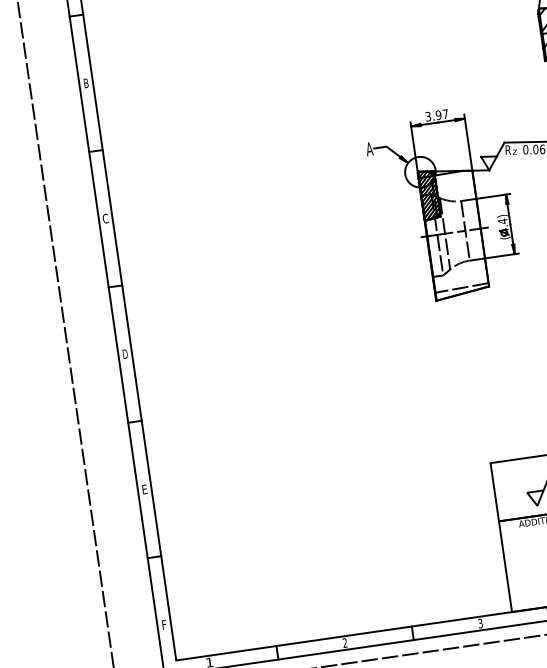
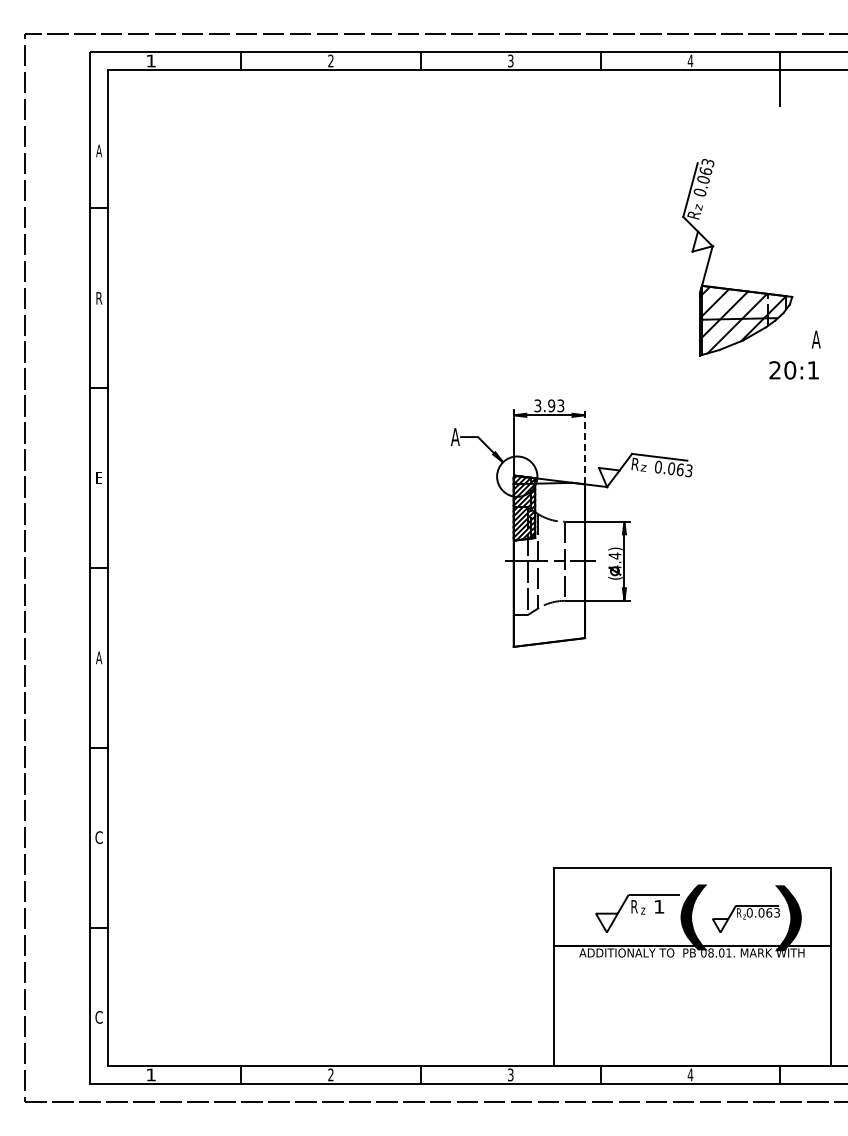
text: (86, 83) -> (99, 298), B -> R
text: (445, 113) -> (560, 405), 3.97 -> 3.93
line: (468, 142) -> (585, 446), solid -> dashed
text: (105, 218) -> (98, 477), C -> E
line: (461, 287) -> (549, 634), removed
text: (125, 353) -> (99, 657), D -> A
text: (144, 489) -> (98, 837), E -> C
text: (163, 625) -> (98, 1017), F -> C

